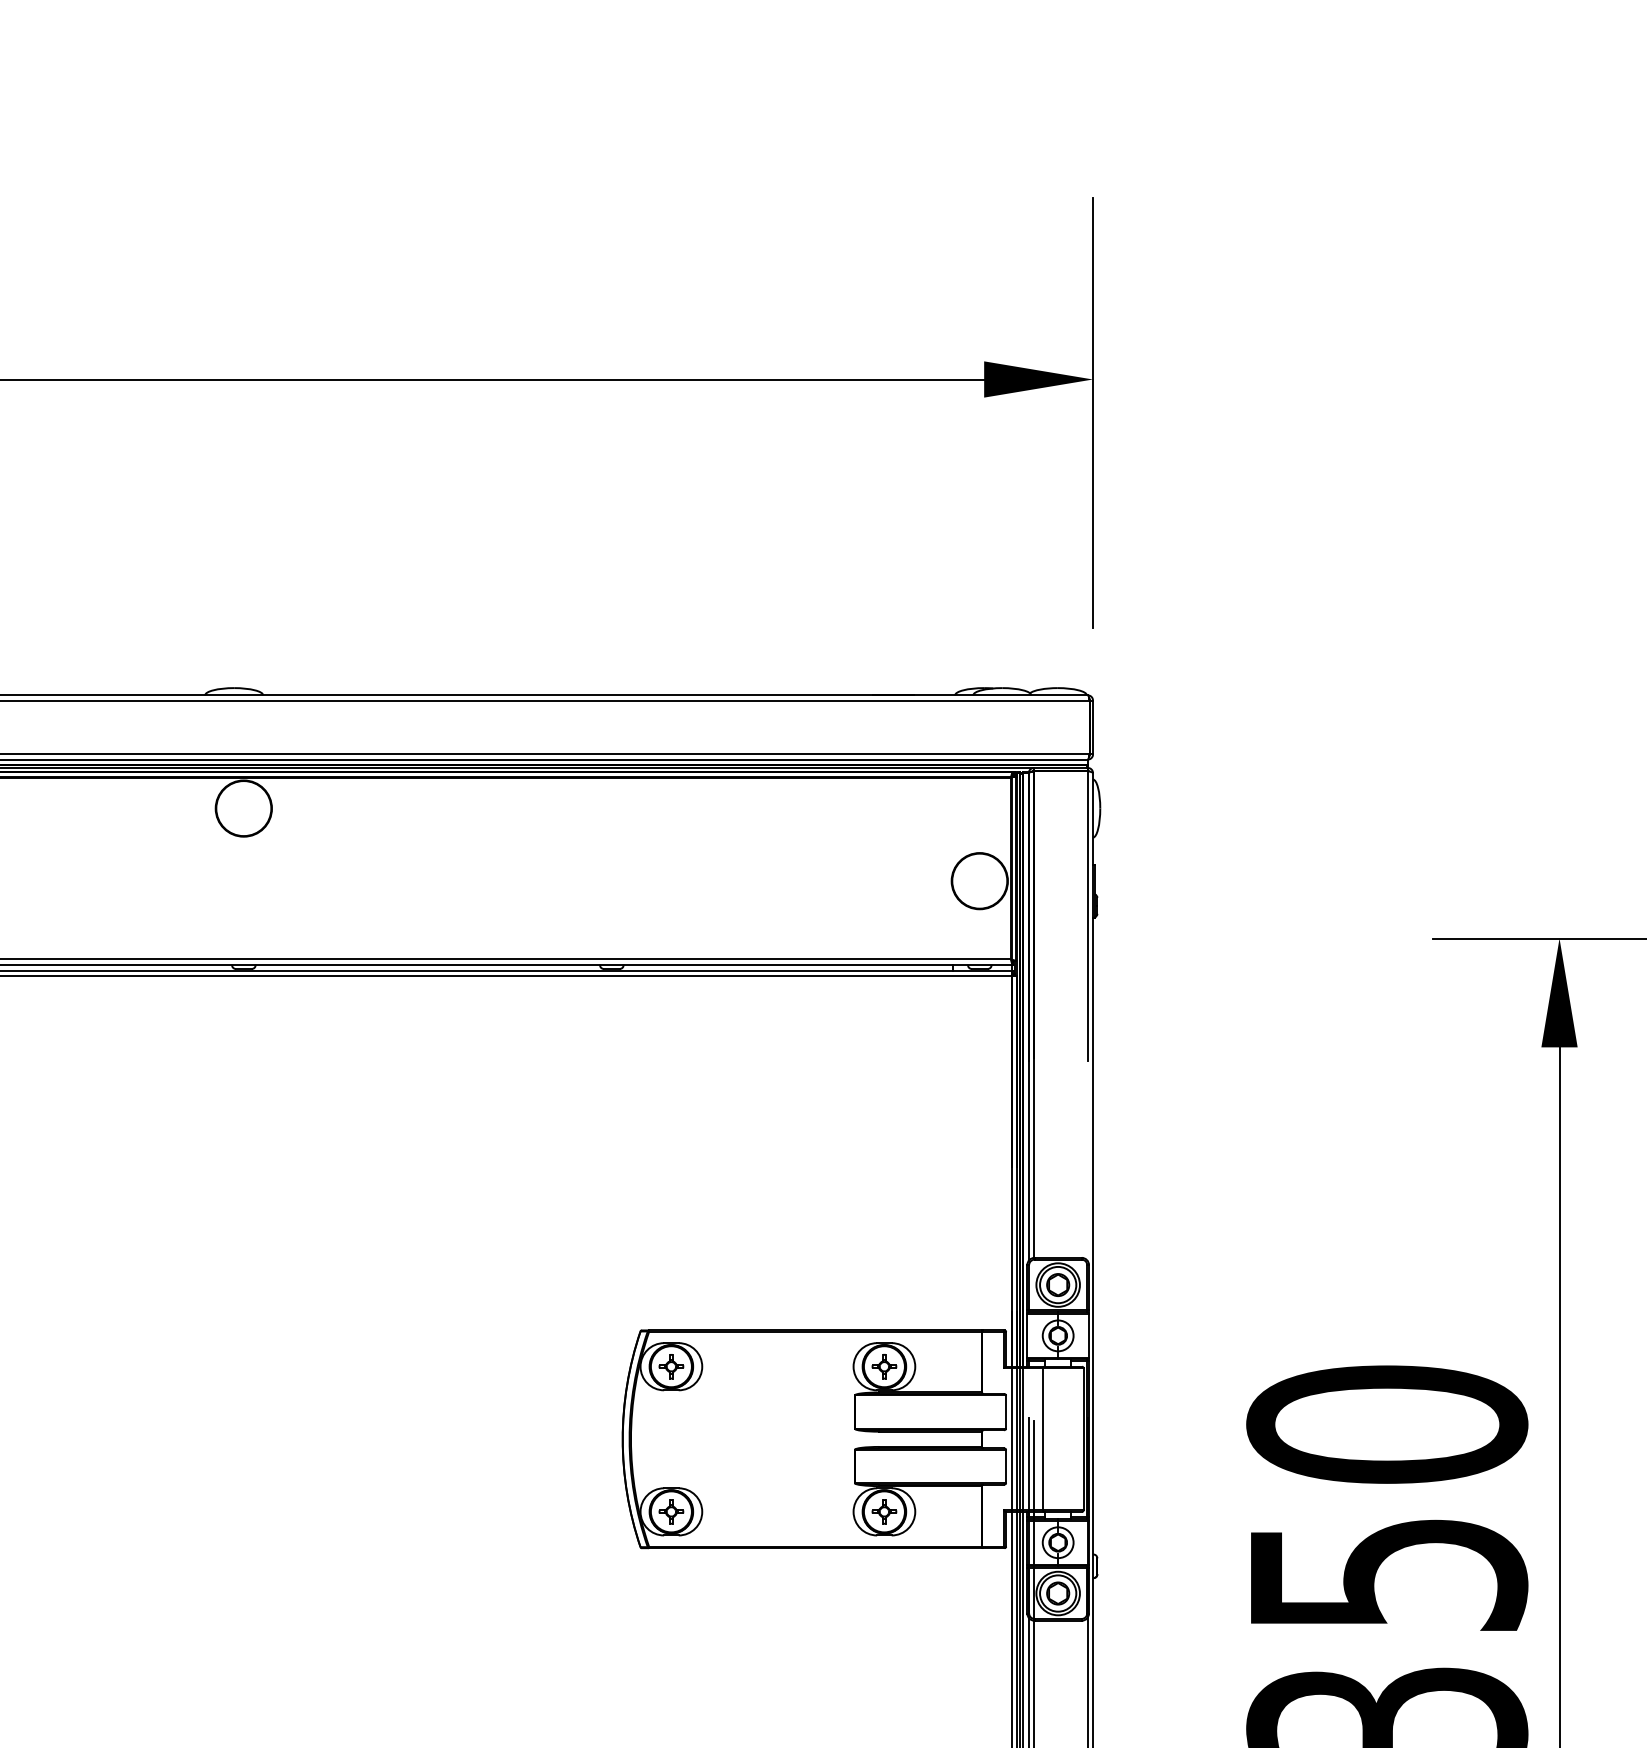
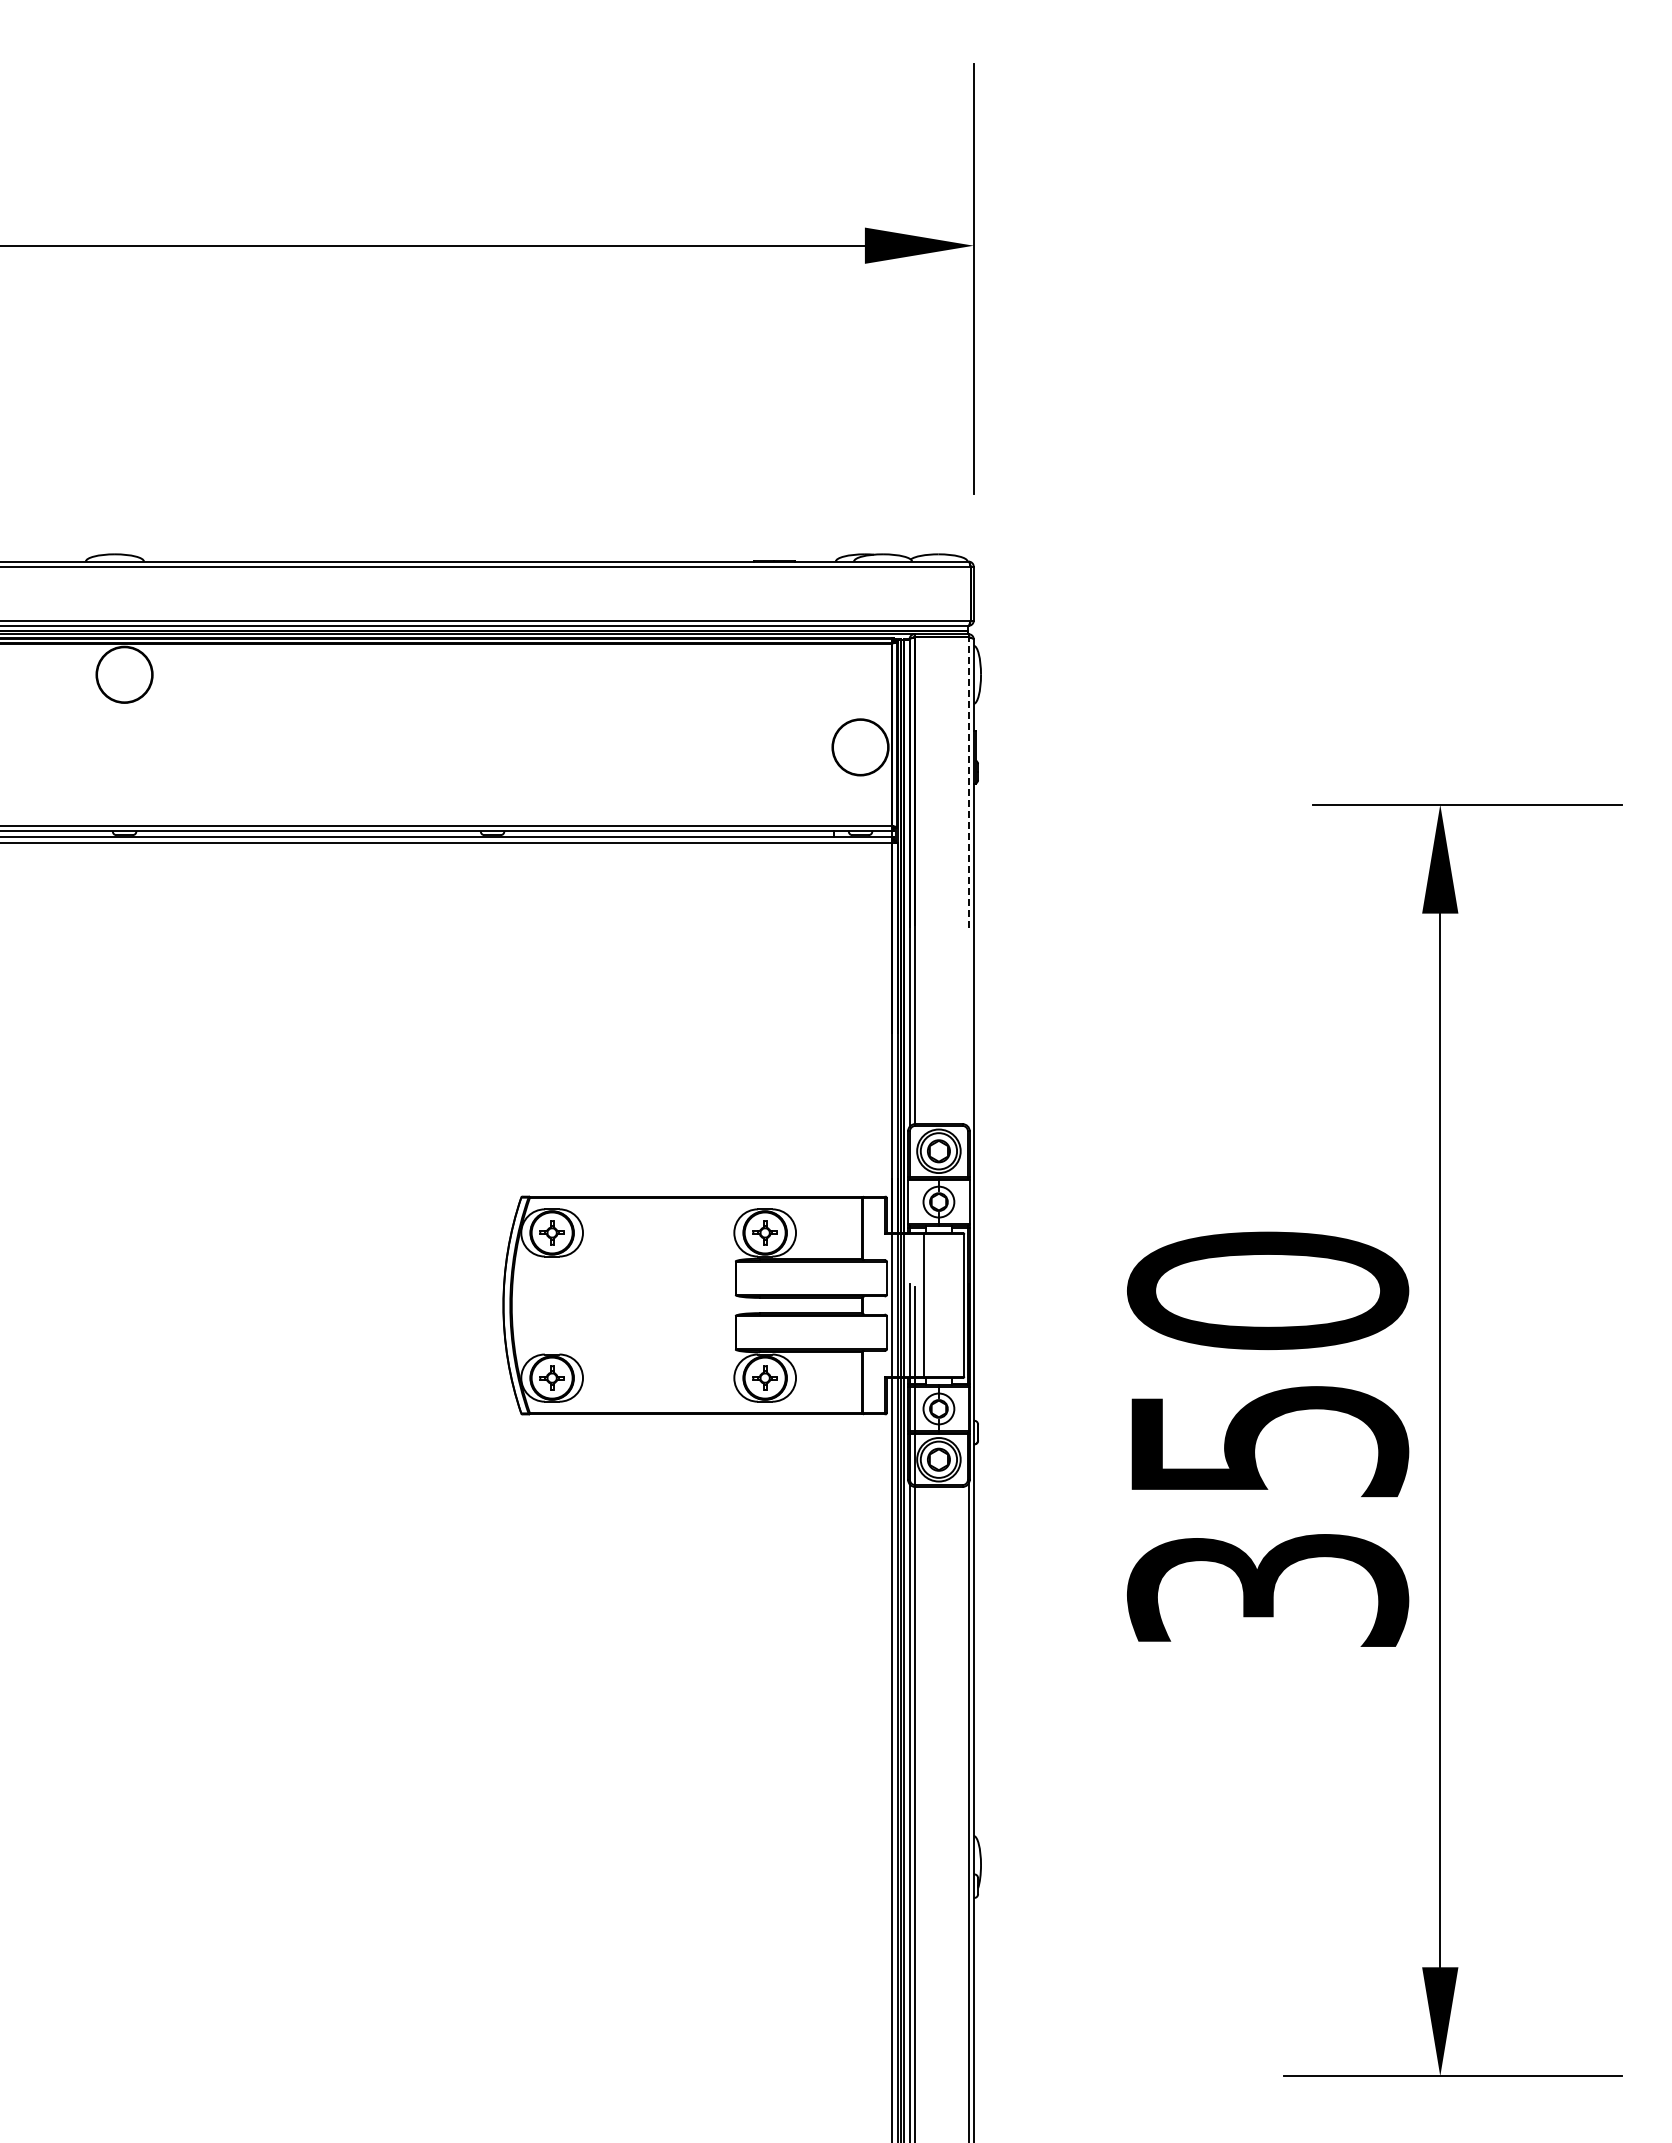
line: (1087, 916) -> (968, 782), solid -> dashed

